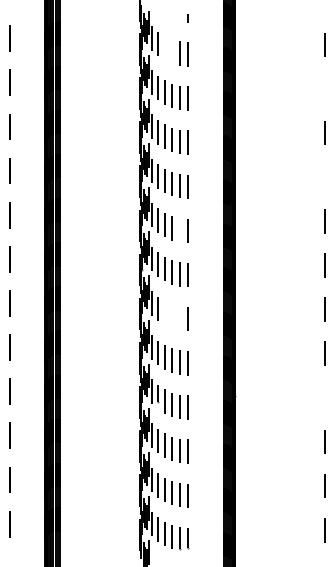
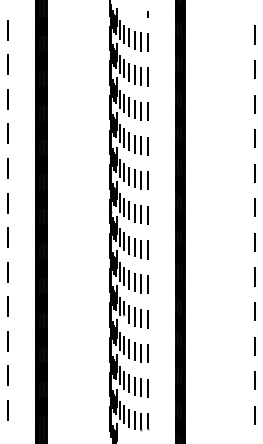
line: (164, 48) -> (129, 37), added
line: (172, 51) -> (135, 40), added
line: (324, 88) -> (254, 69), added
line: (324, 176) -> (254, 138), added
line: (179, 230) -> (140, 180), added
line: (164, 313) -> (129, 245), added
line: (172, 316) -> (135, 247), added
line: (179, 318) -> (140, 249), added
line: (324, 397) -> (254, 311), added

